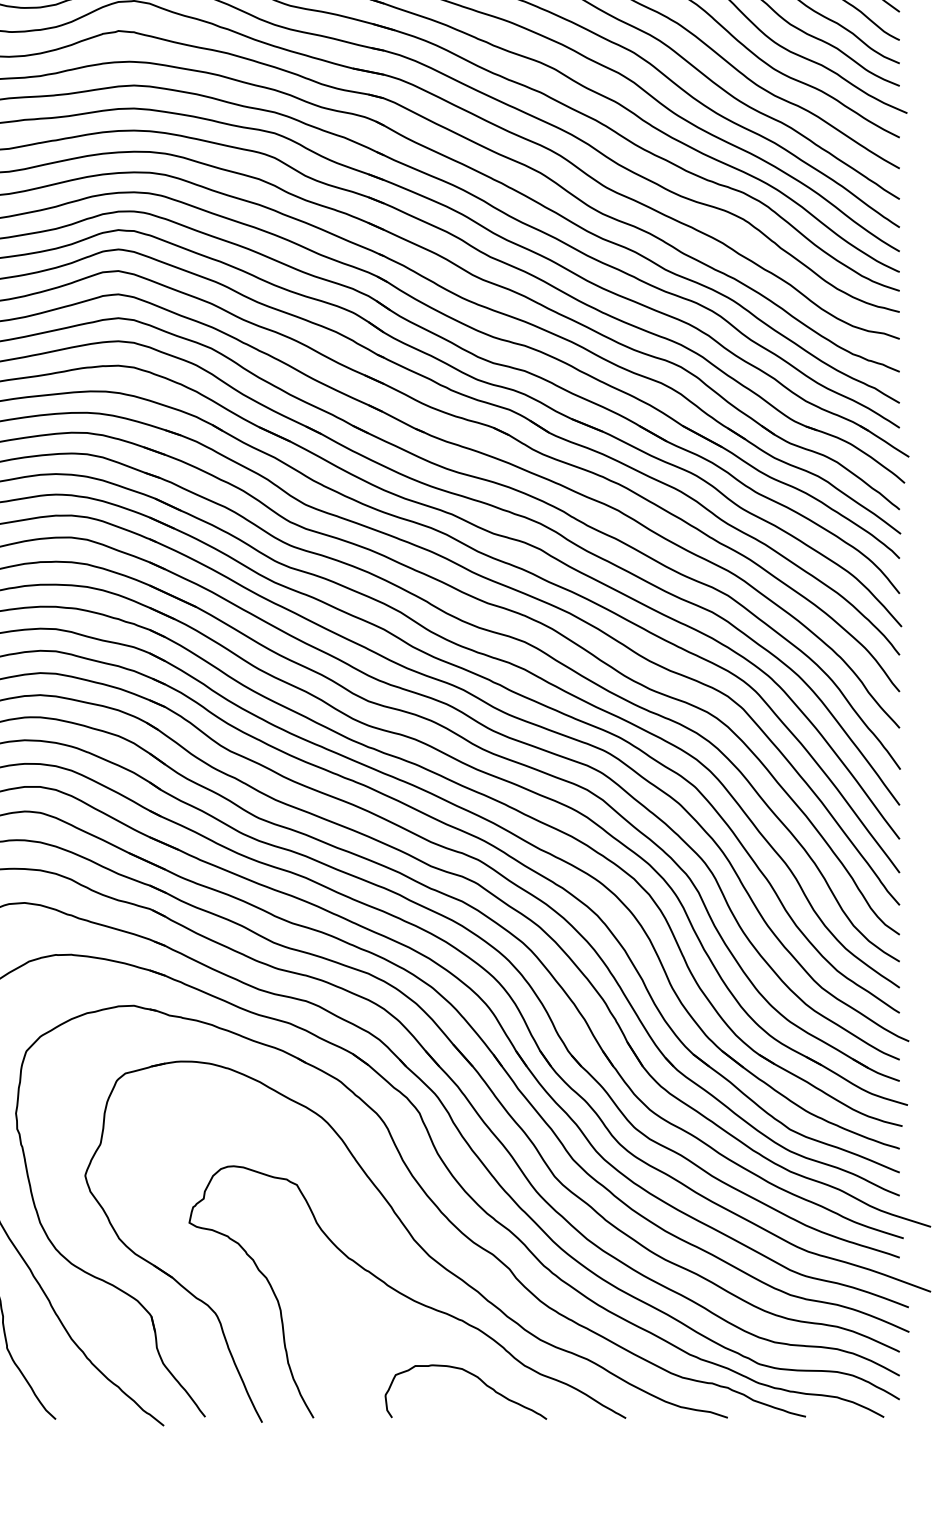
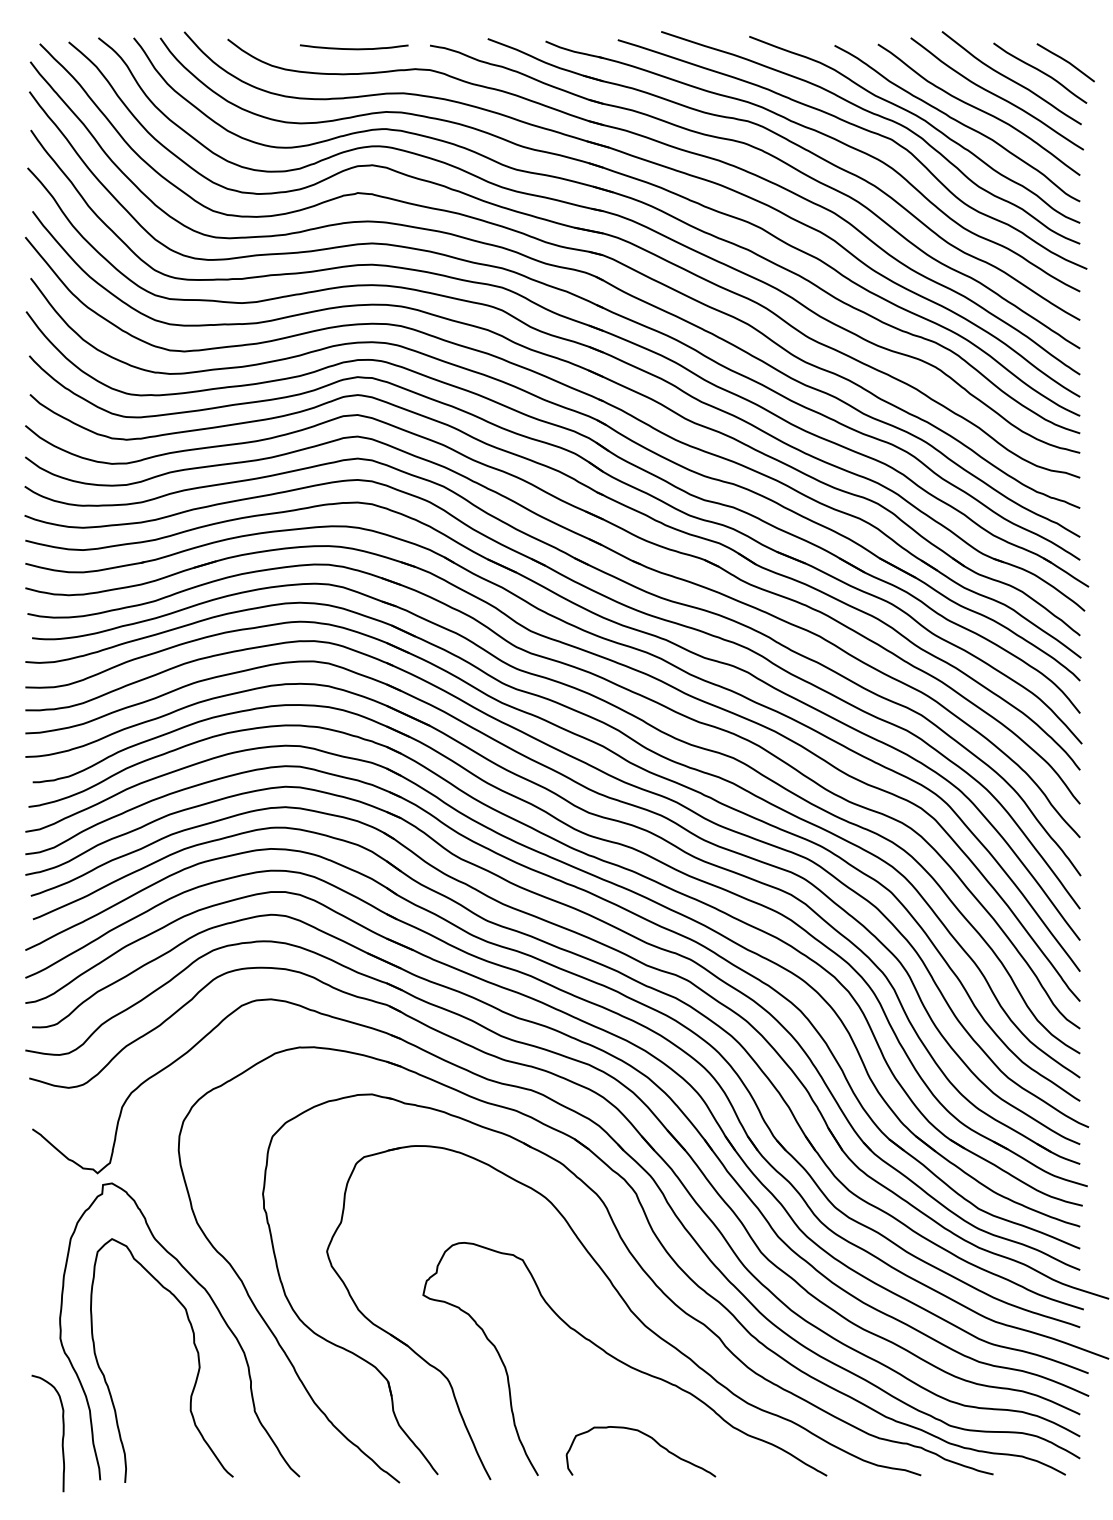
curve: (474, 1376) -> (648, 1437), moved

